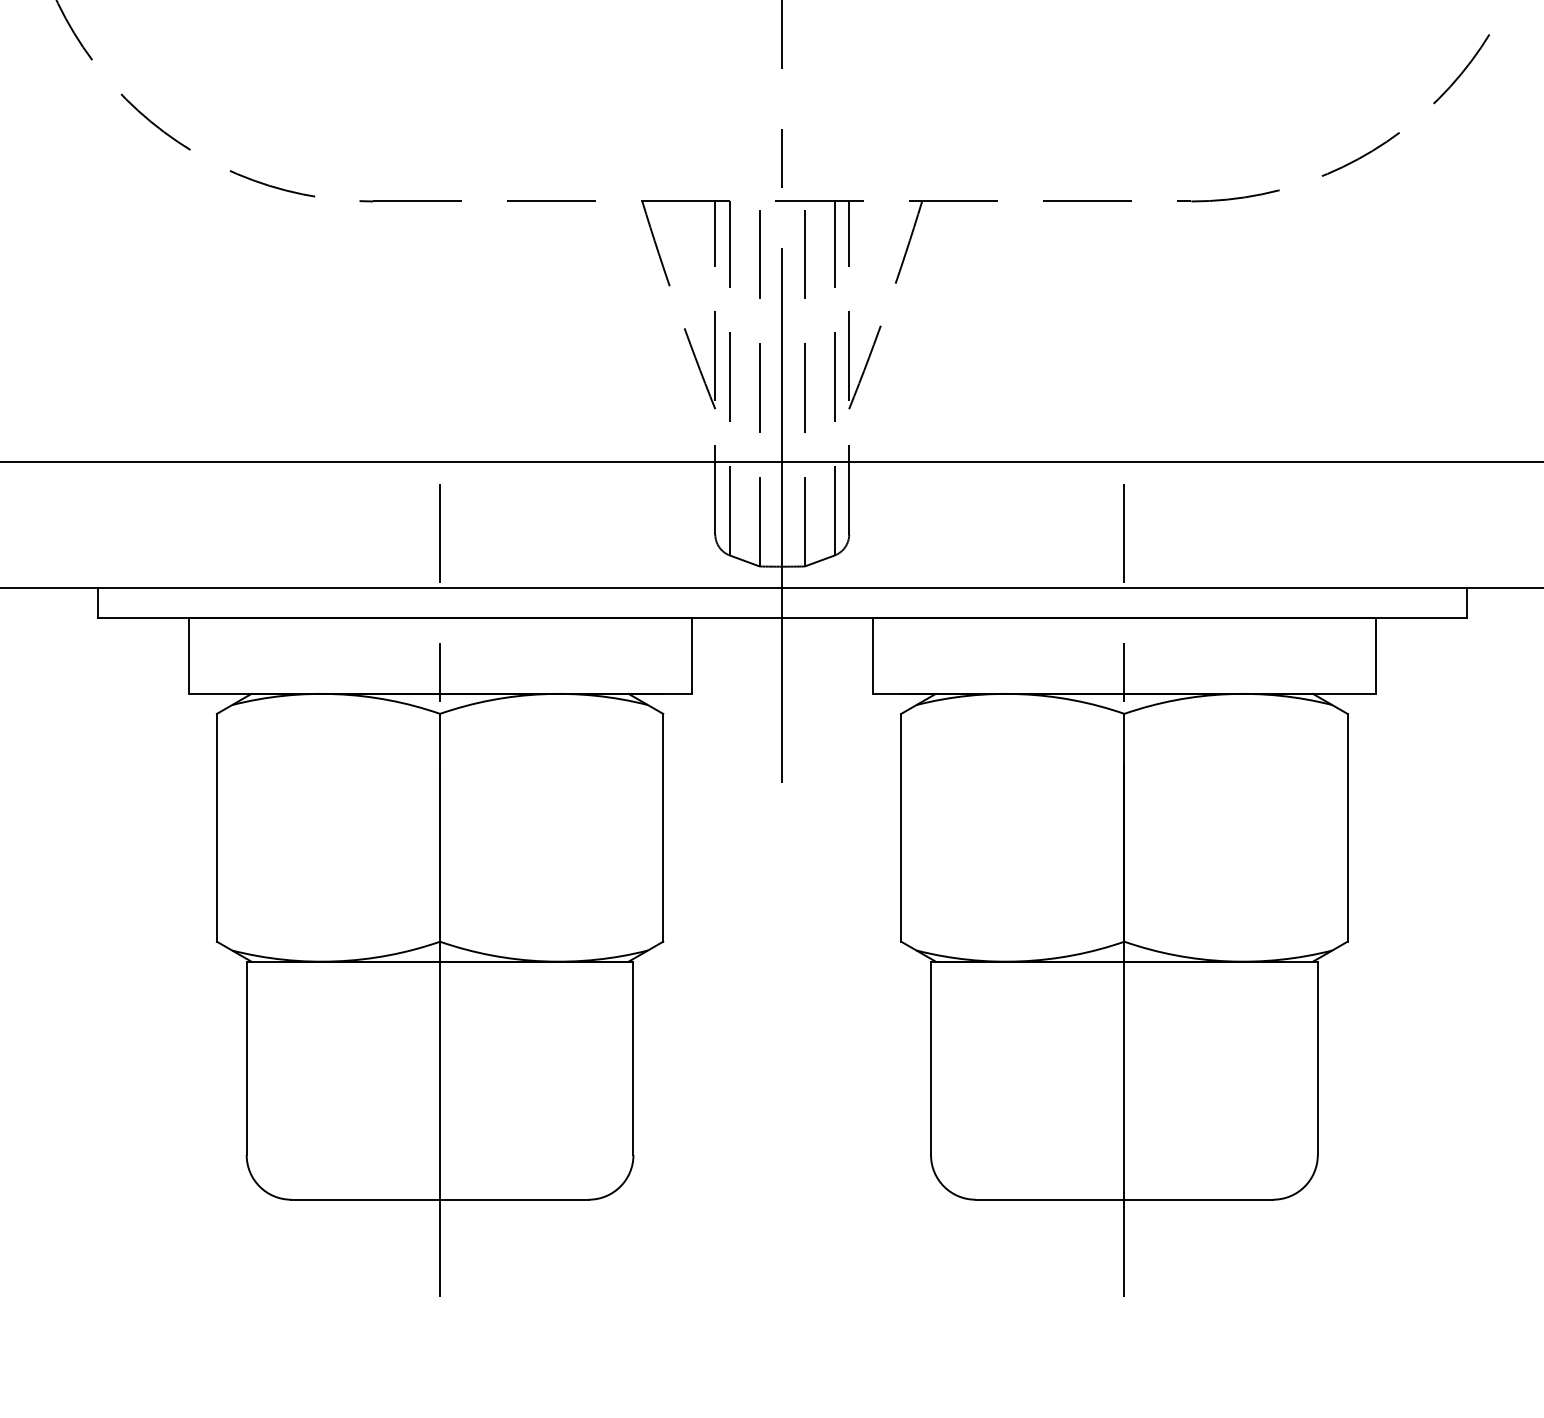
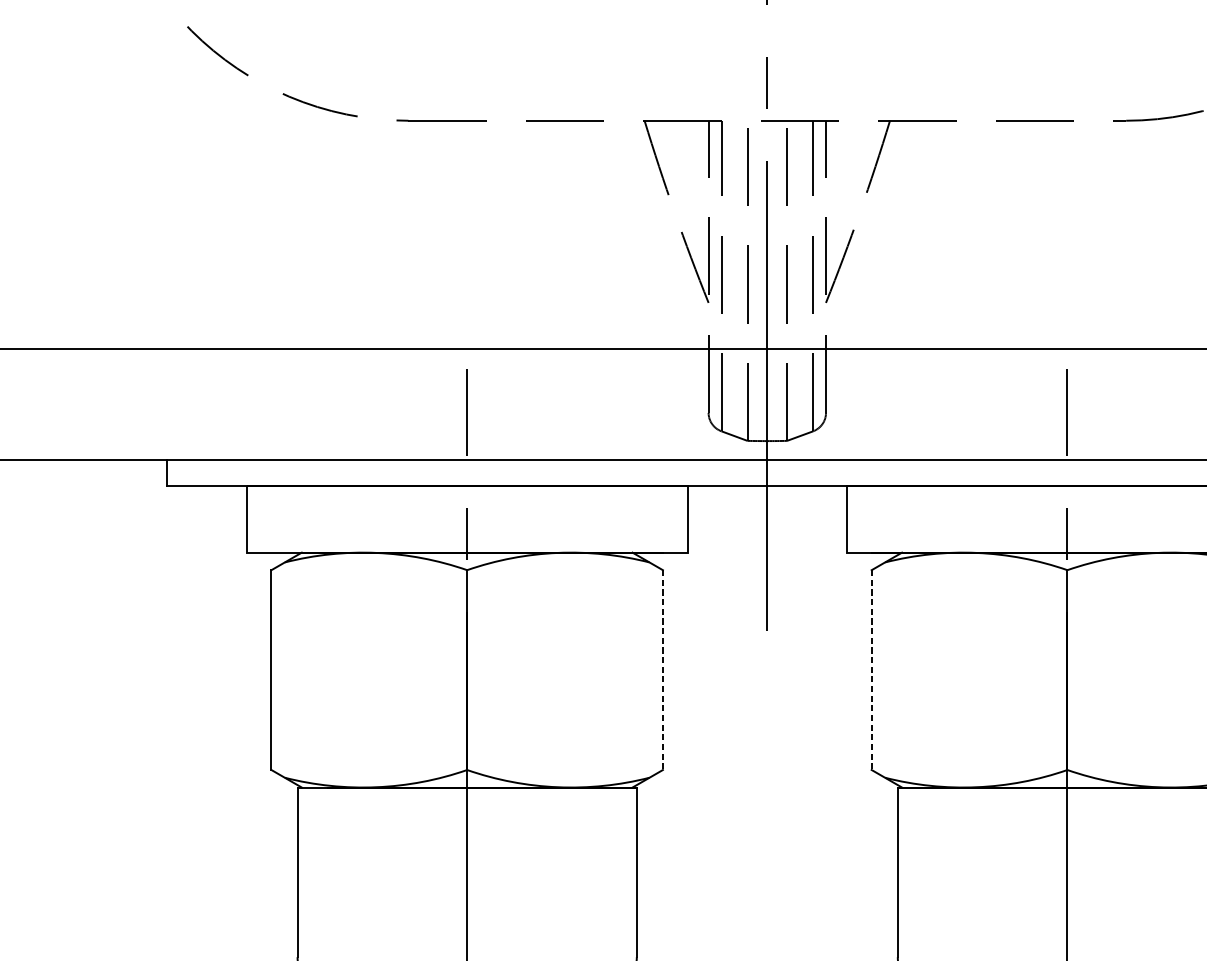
line: (663, 827) -> (663, 669), solid -> dashed
line: (901, 827) -> (871, 669), solid -> dashed

